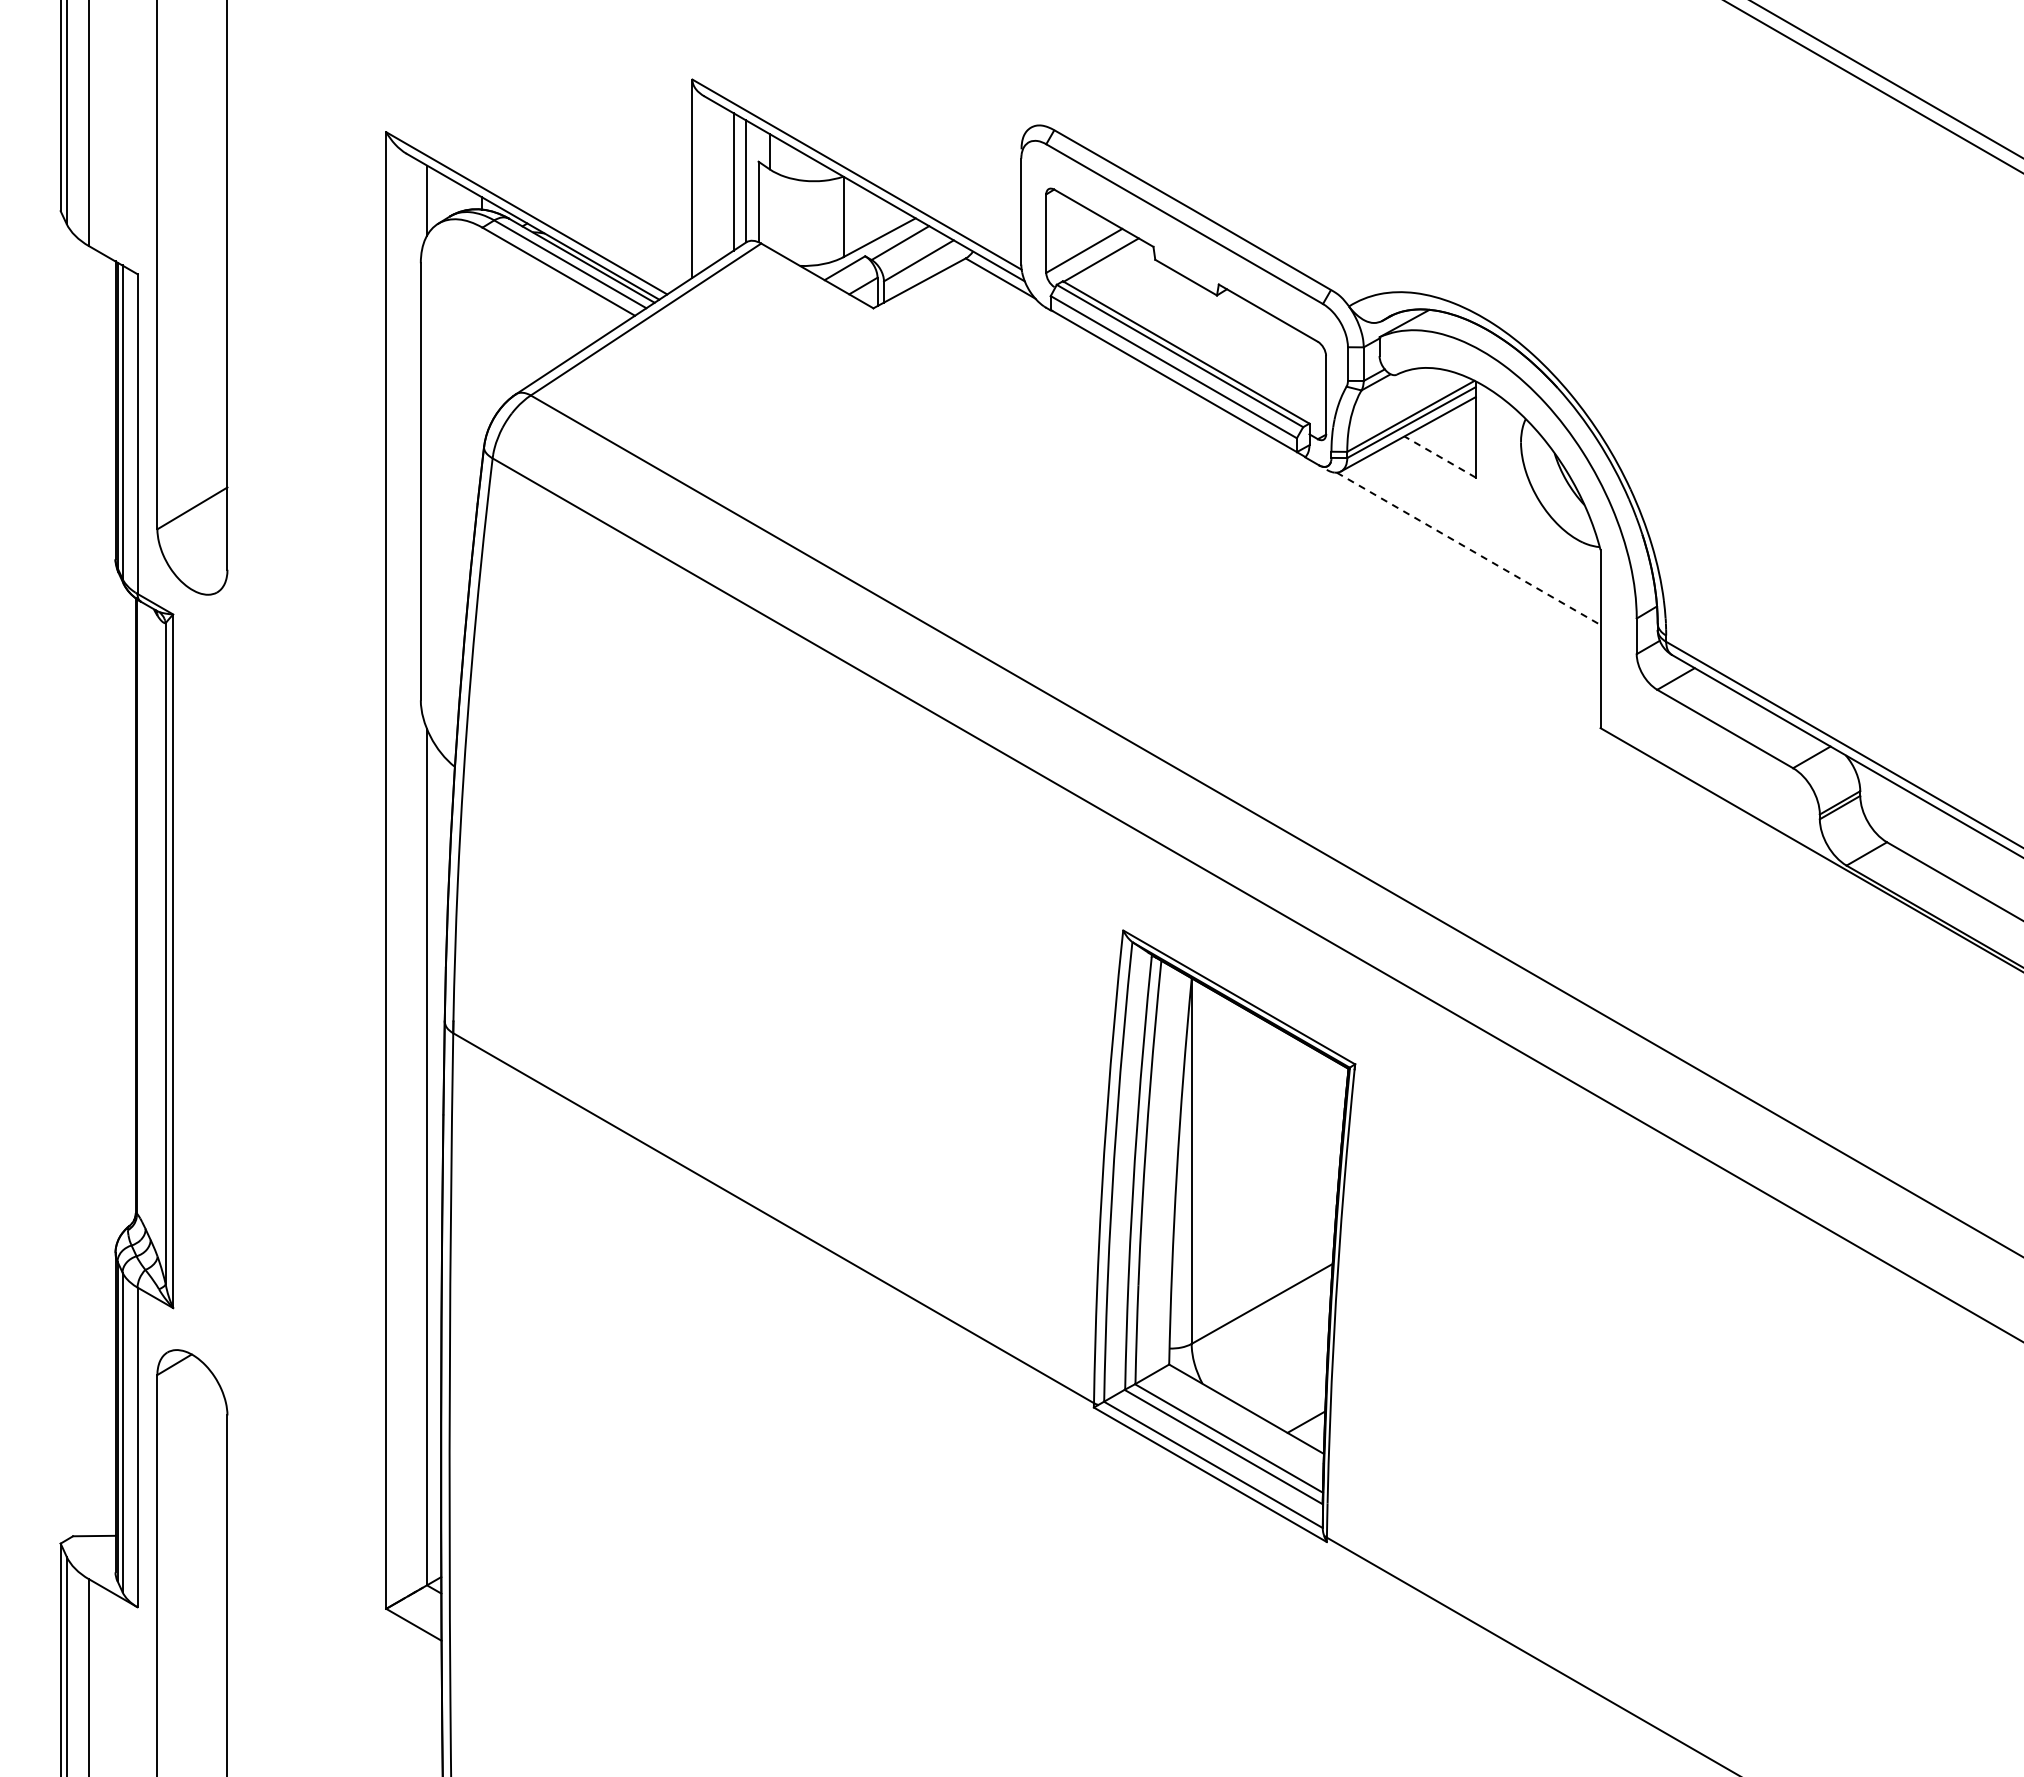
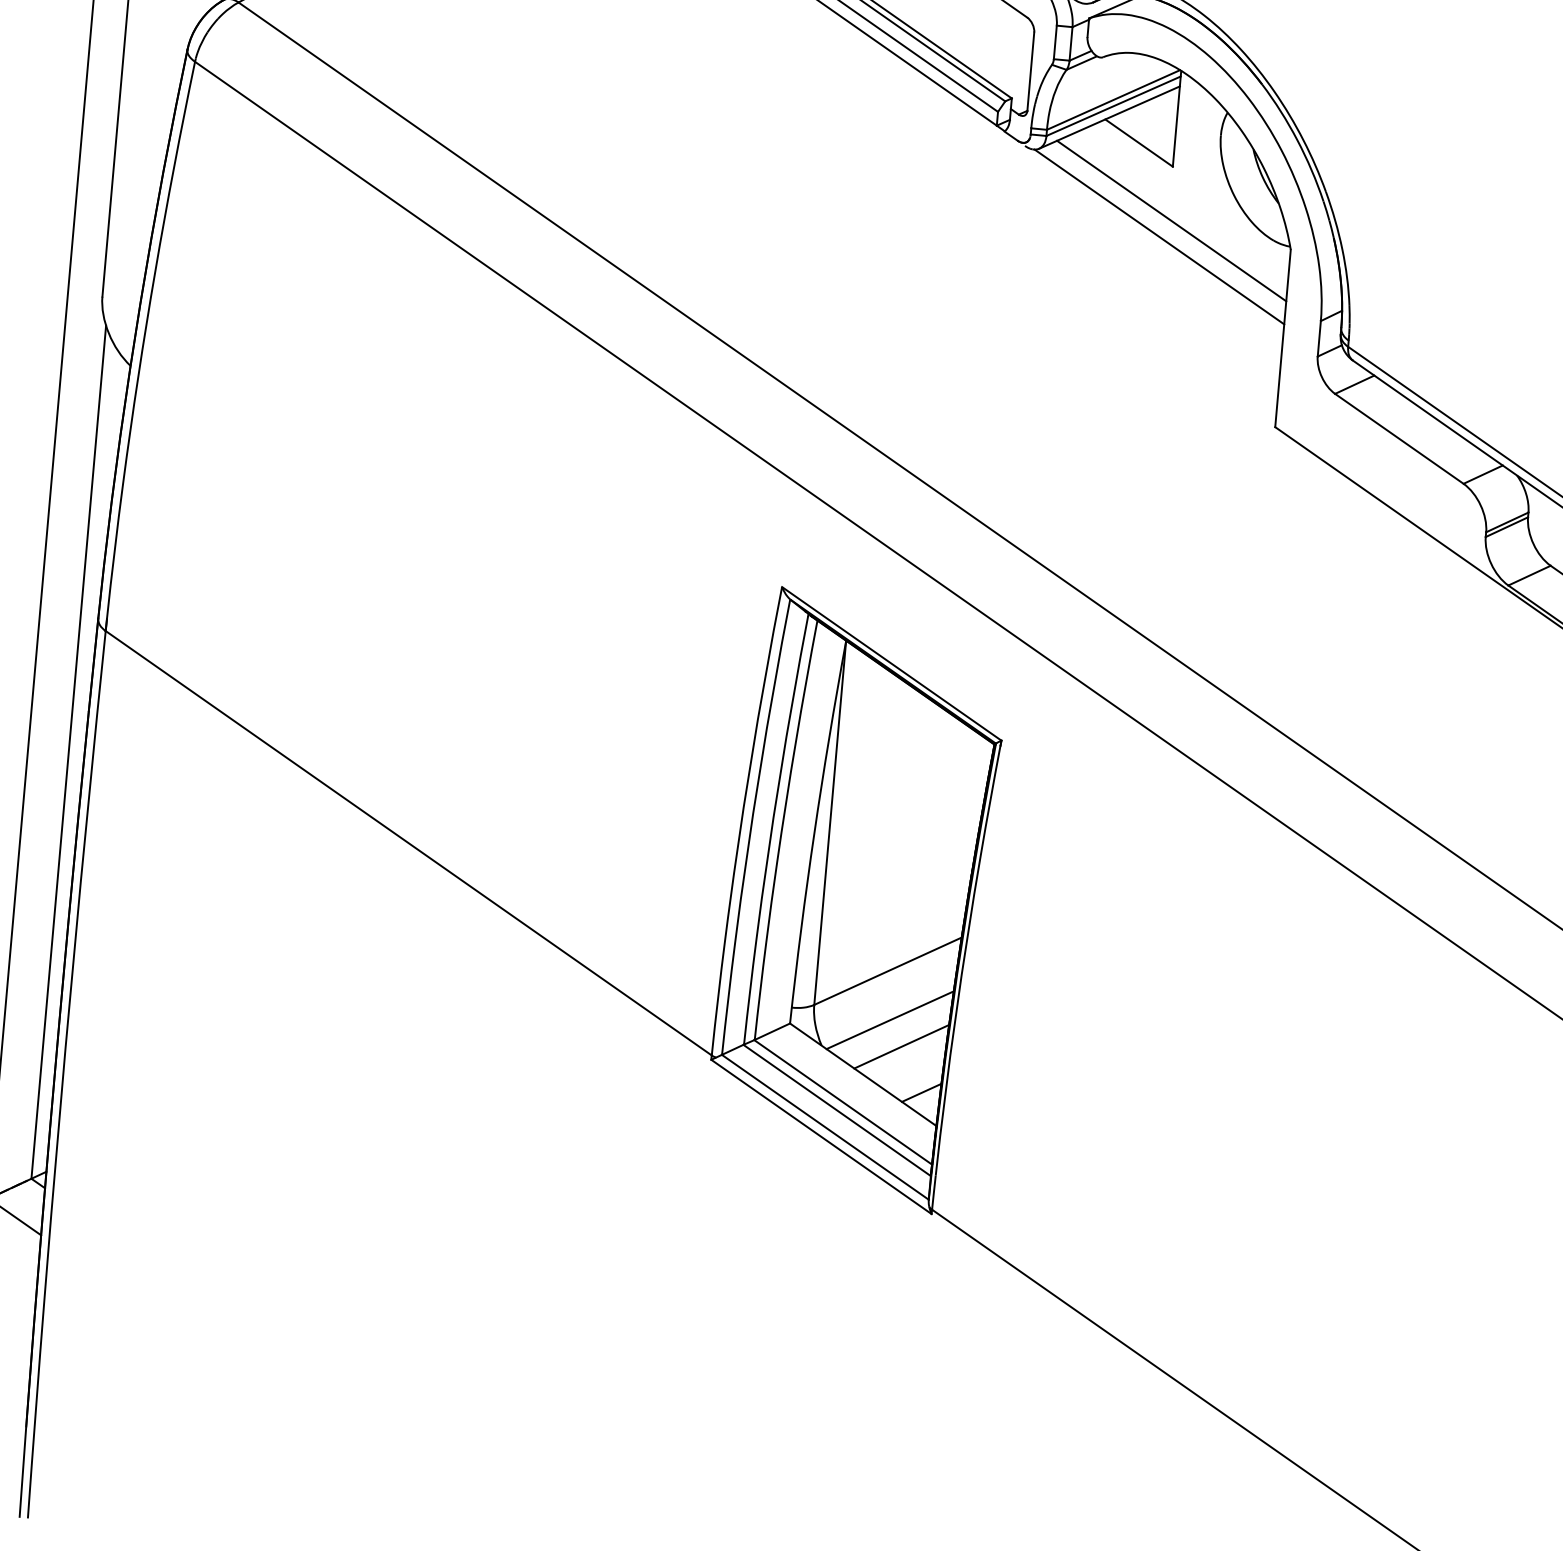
line: (1439, 456) -> (1138, 142), dashed -> solid
line: (1479, 531) -> (1171, 220), added
line: (1469, 549) -> (1160, 237), dashed -> solid
line: (1268, 1352) -> (890, 1020), added
line: (1282, 1377) -> (901, 1046), added

